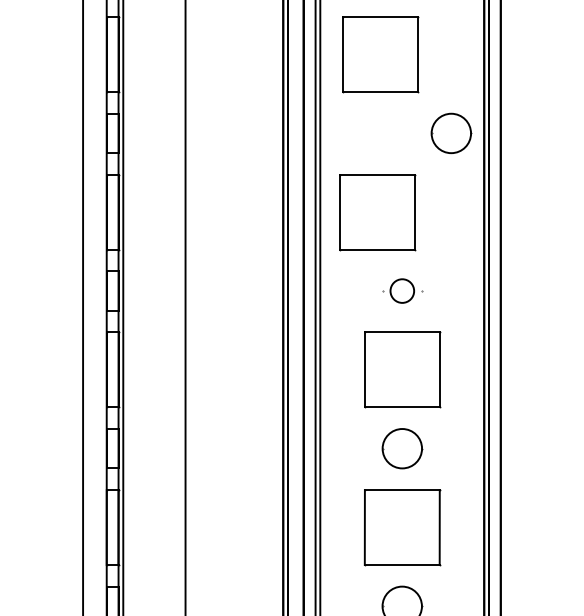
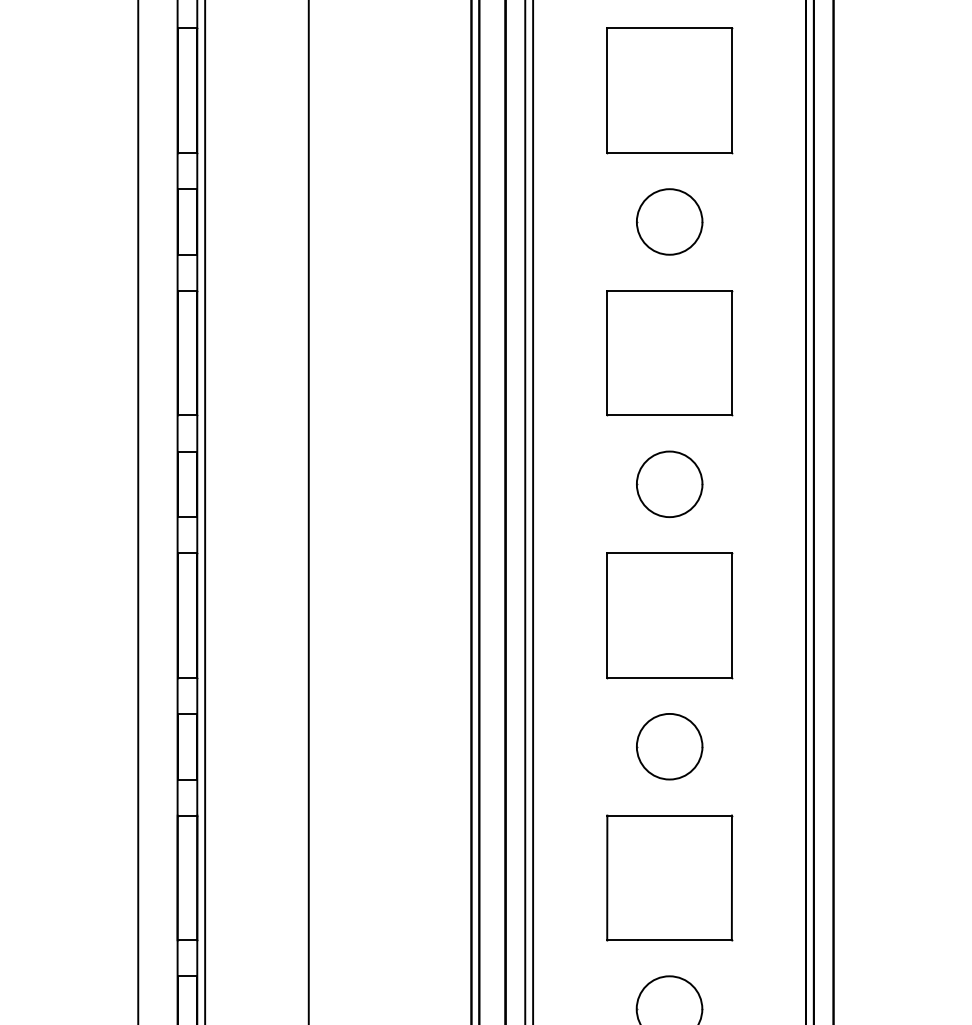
part: (380, 54) -> (669, 90), moved
part: (451, 133) -> (669, 222), moved
part: (377, 212) -> (669, 353), moved
circle: (402, 290) -> (669, 483), size x1.67

